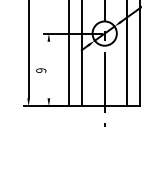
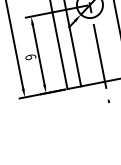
line: (48, 69) -> (38, 54), added

